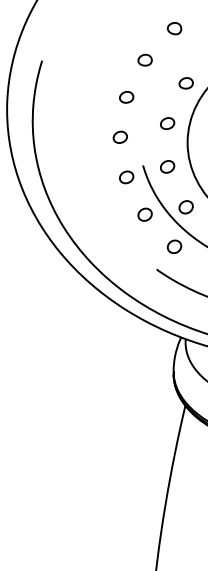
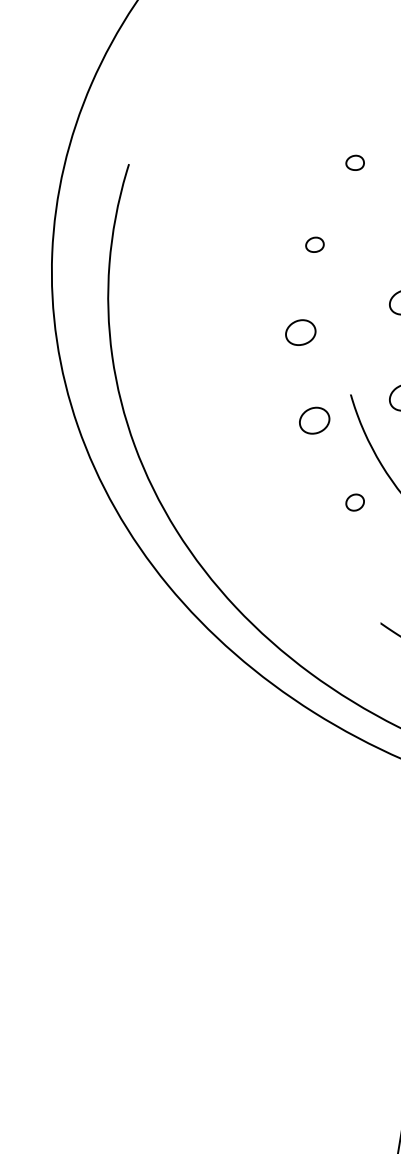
part: (144, 59) -> (353, 161), size x0.6
part: (126, 97) -> (314, 245), size x0.6
part: (144, 214) -> (353, 502), size x0.6

